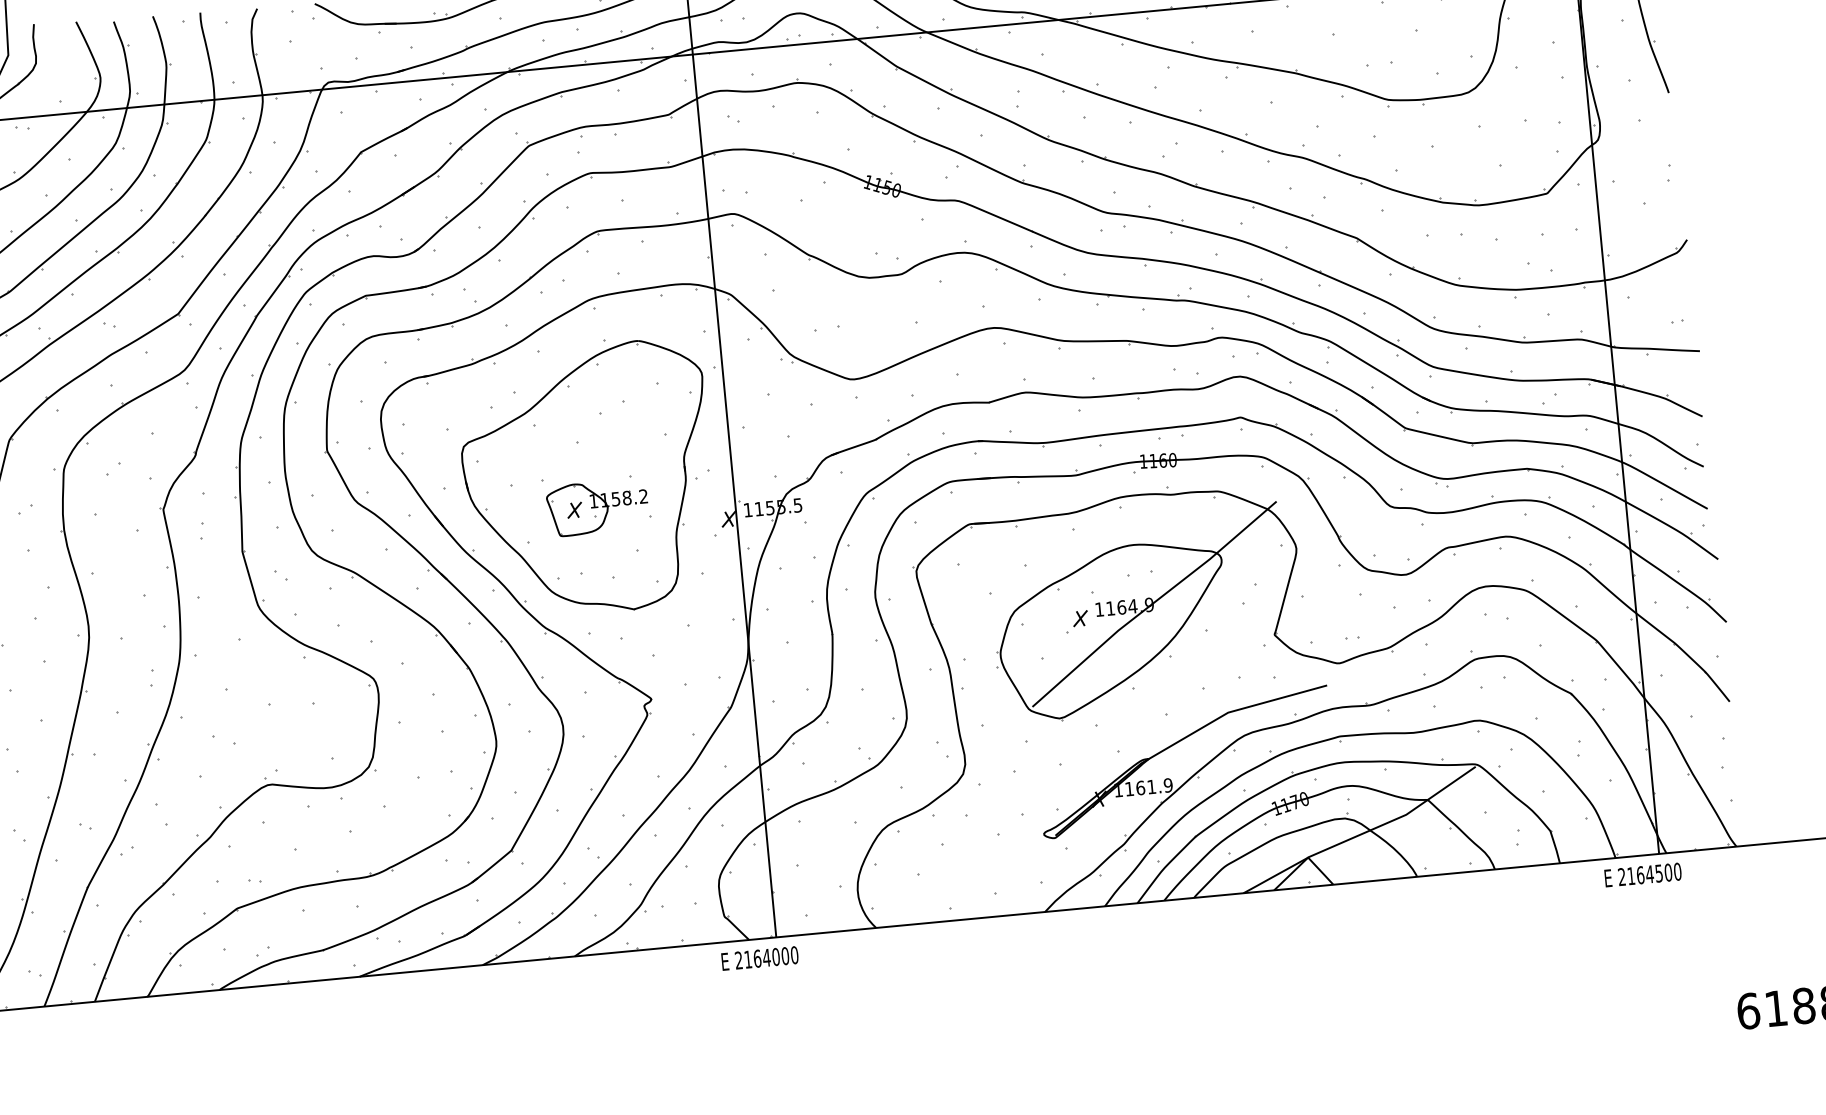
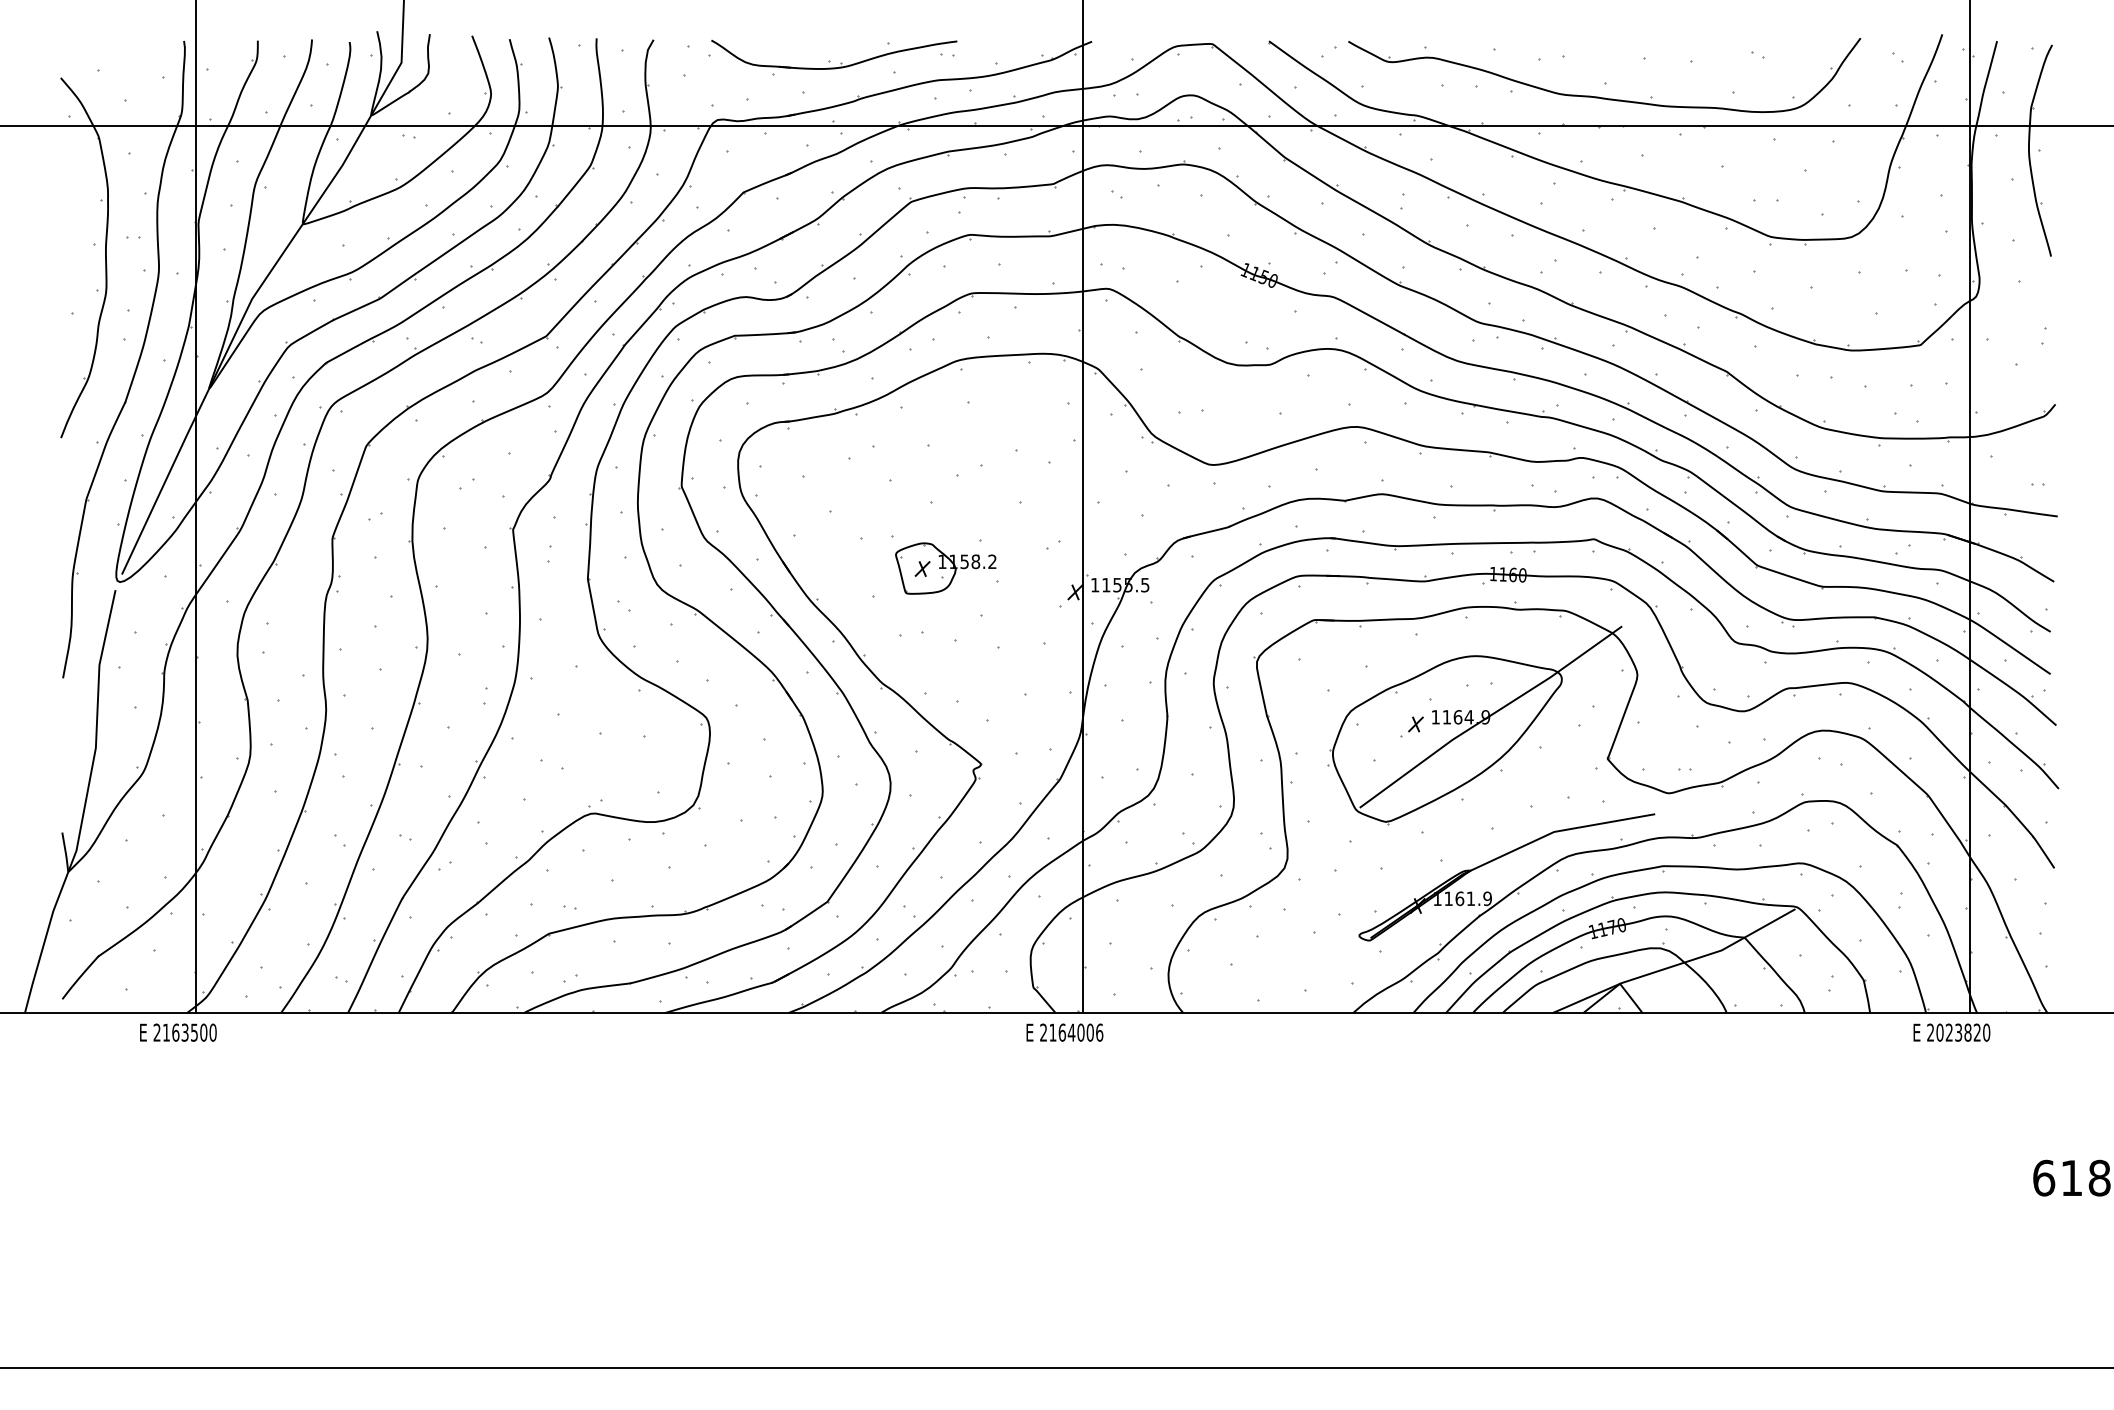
part: (587, 479) -> (938, 539), removed
text: (1649, 874) -> (1958, 1032), 2164500 -> 2023820
text: (794, 955) -> (1099, 1032), 2164000 -> 2164006

